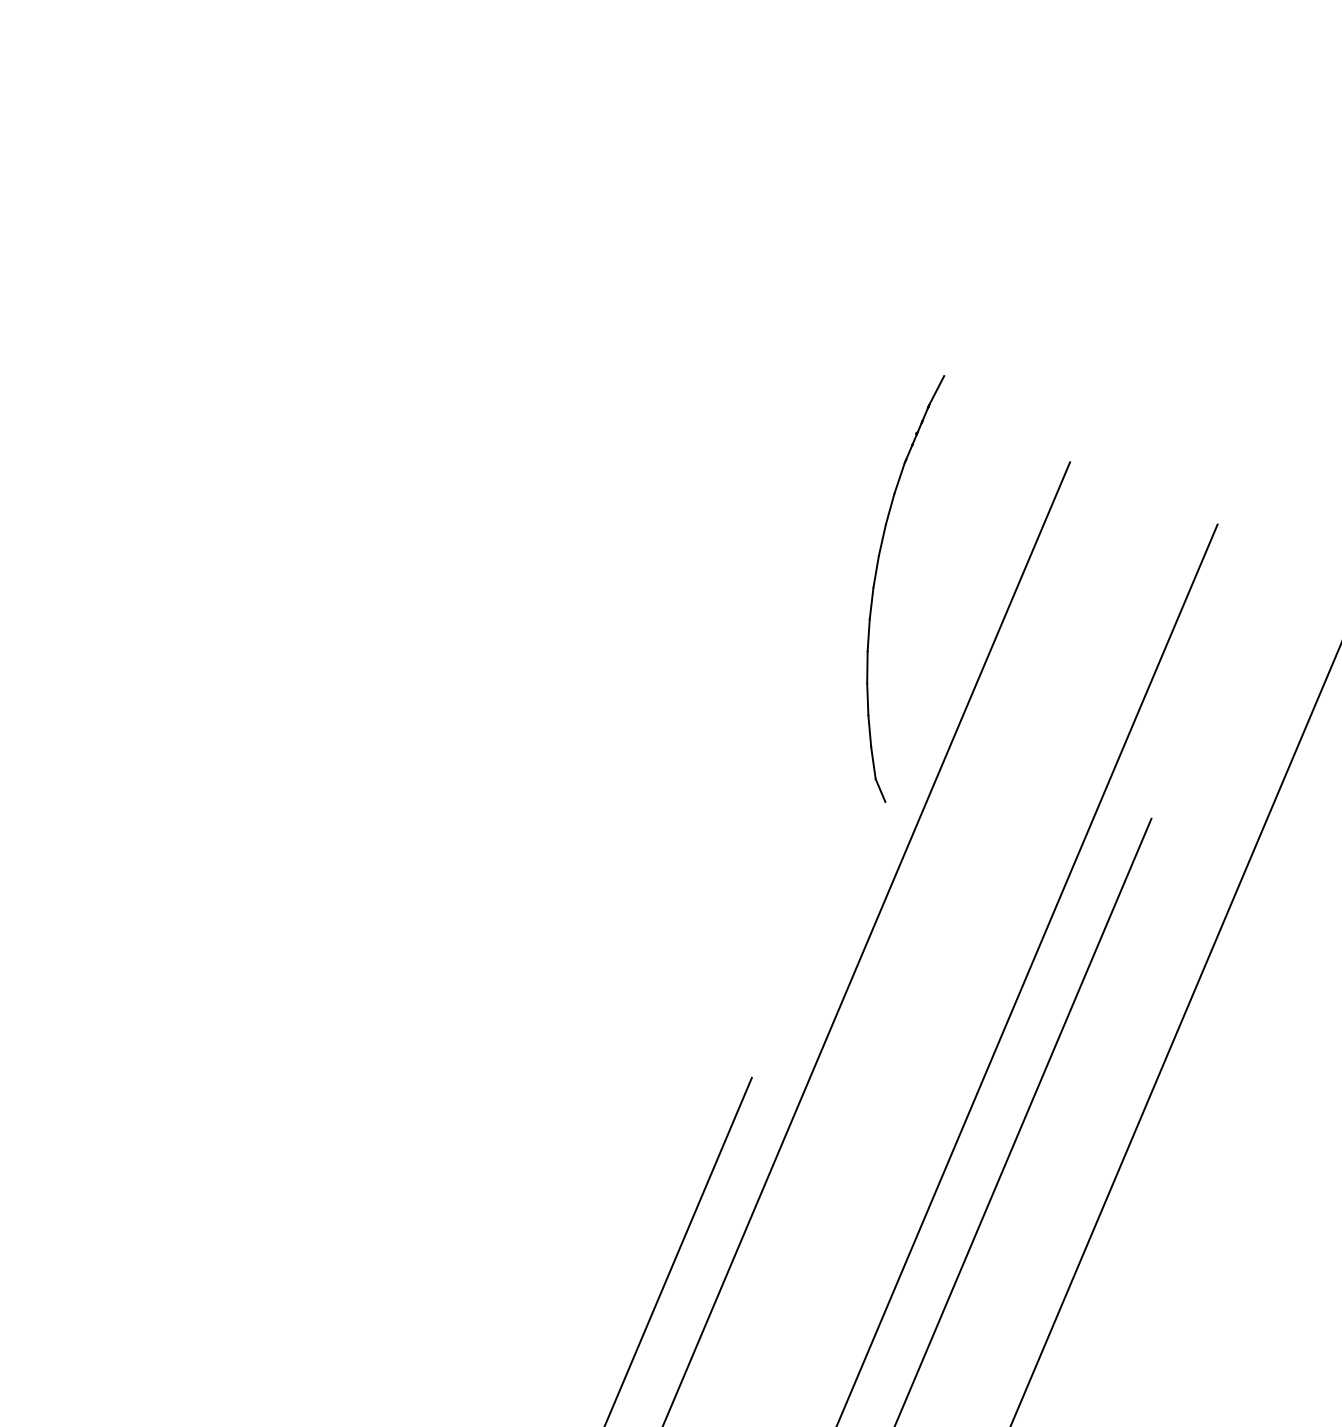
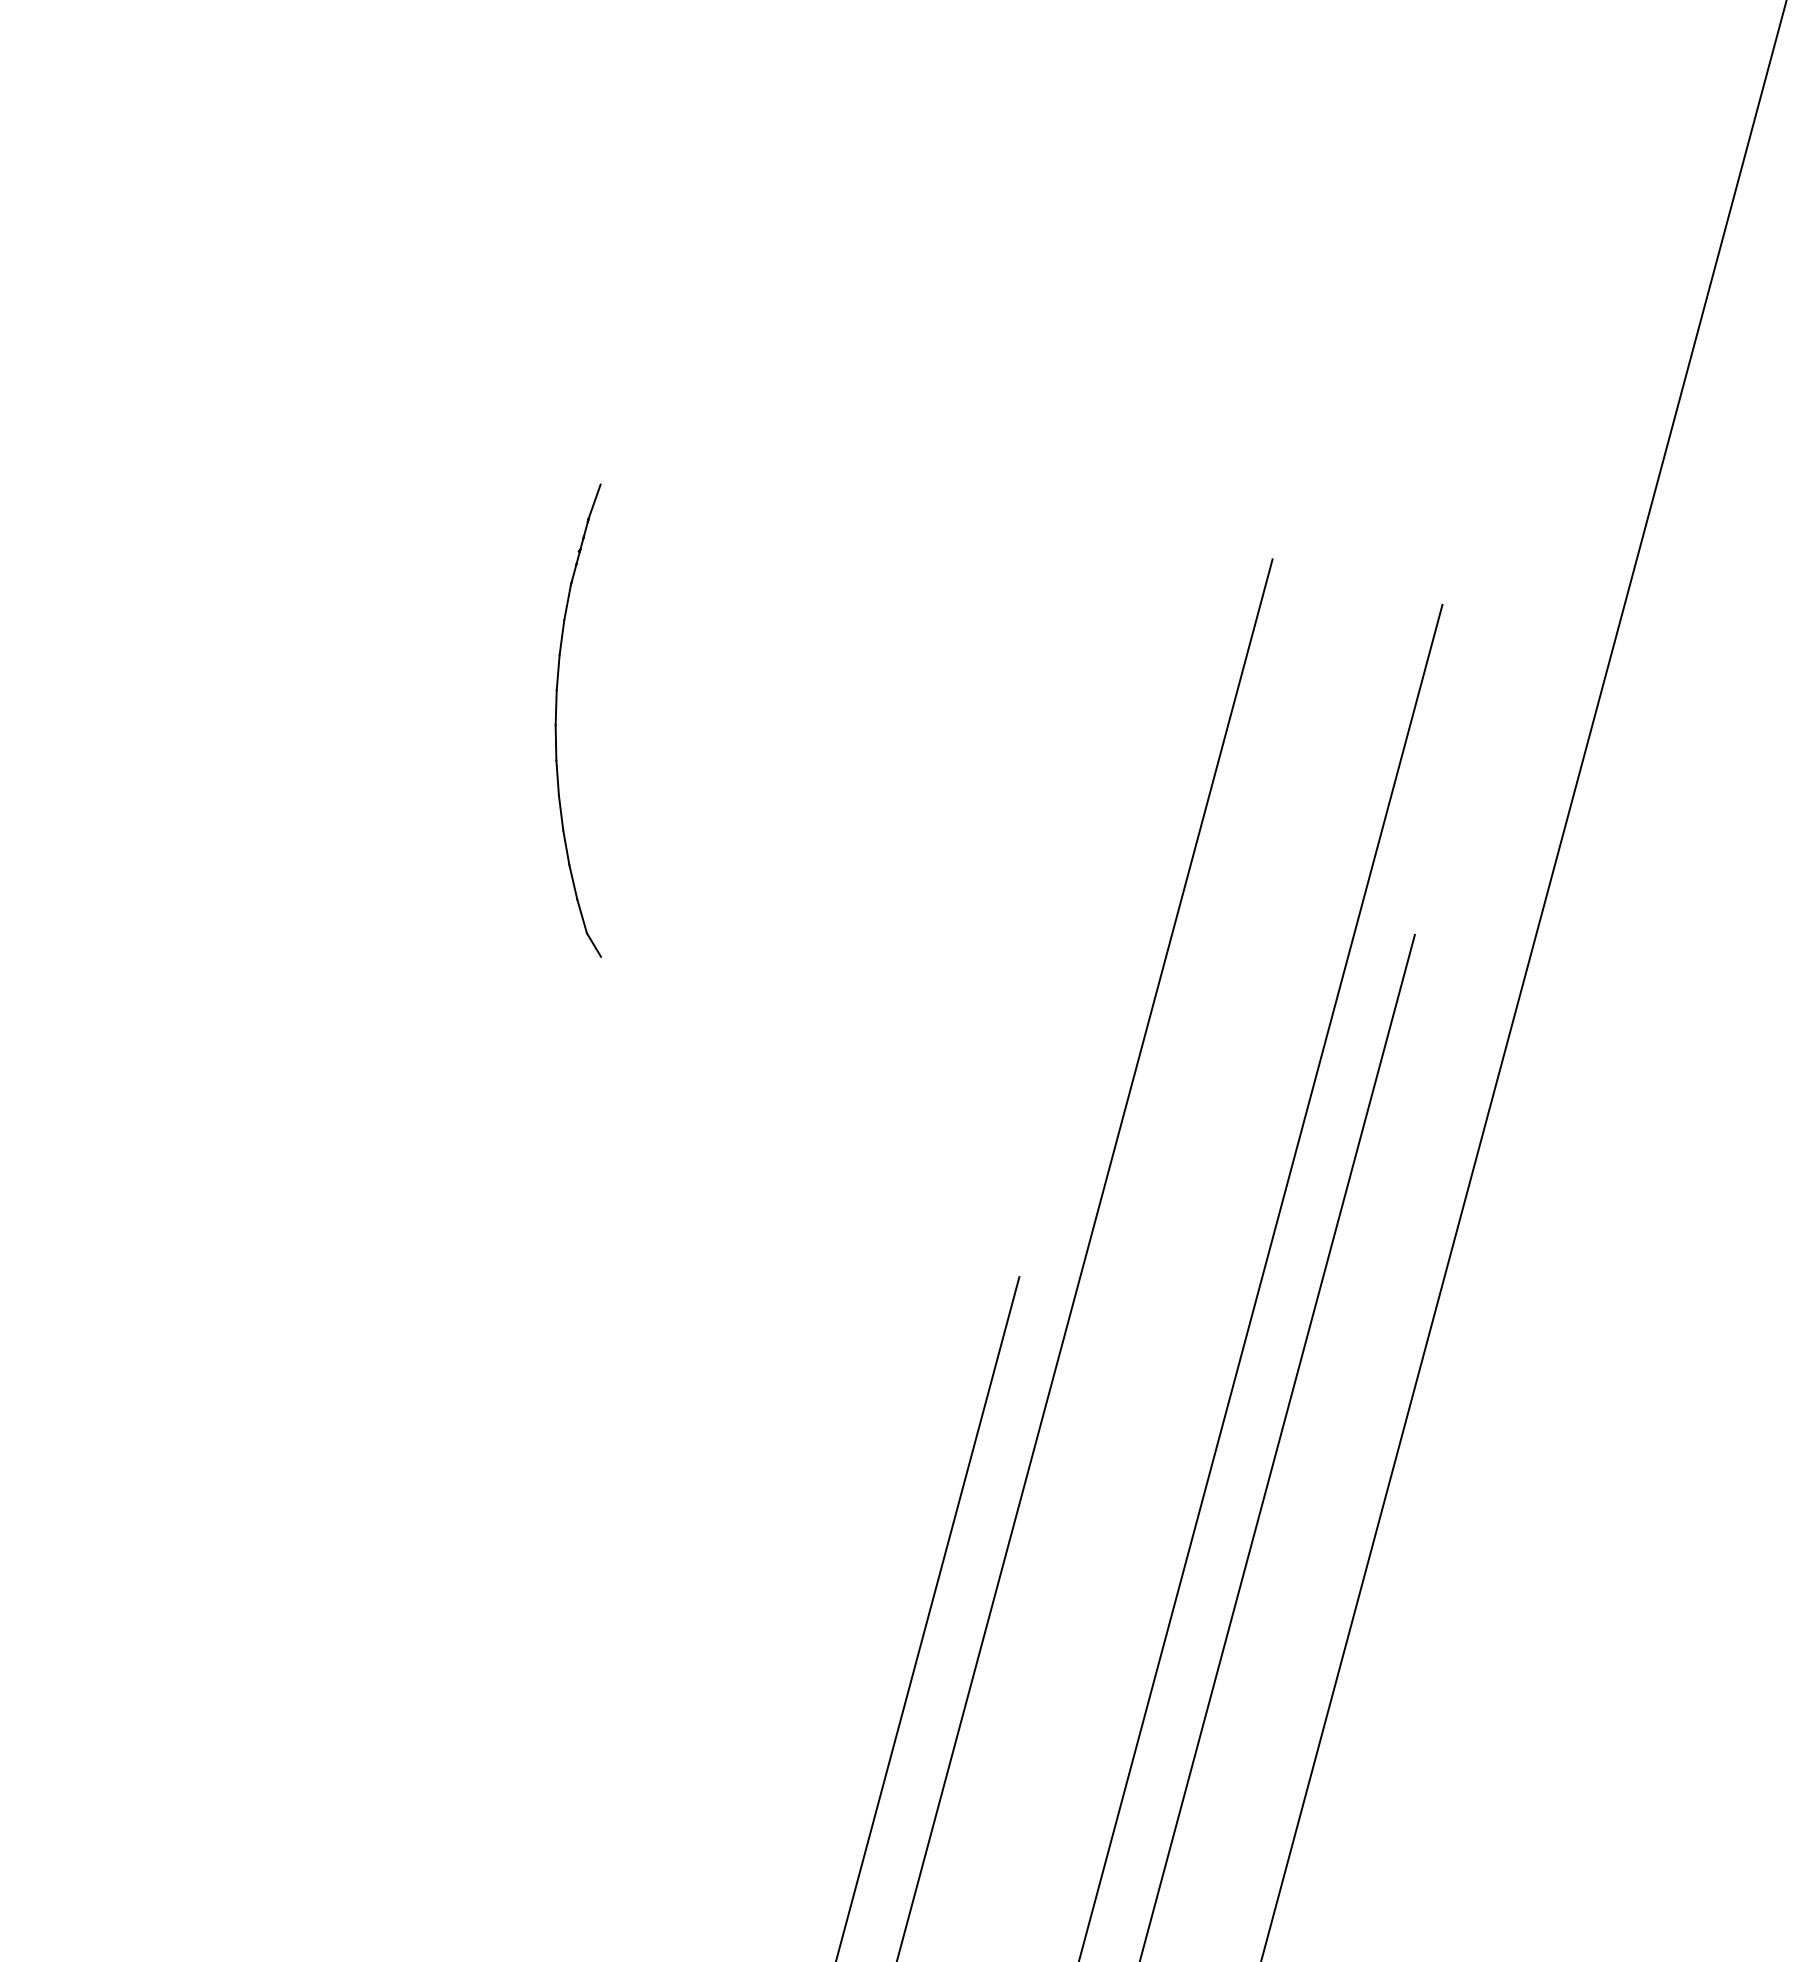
part: (874, 583) -> (556, 720), moved

